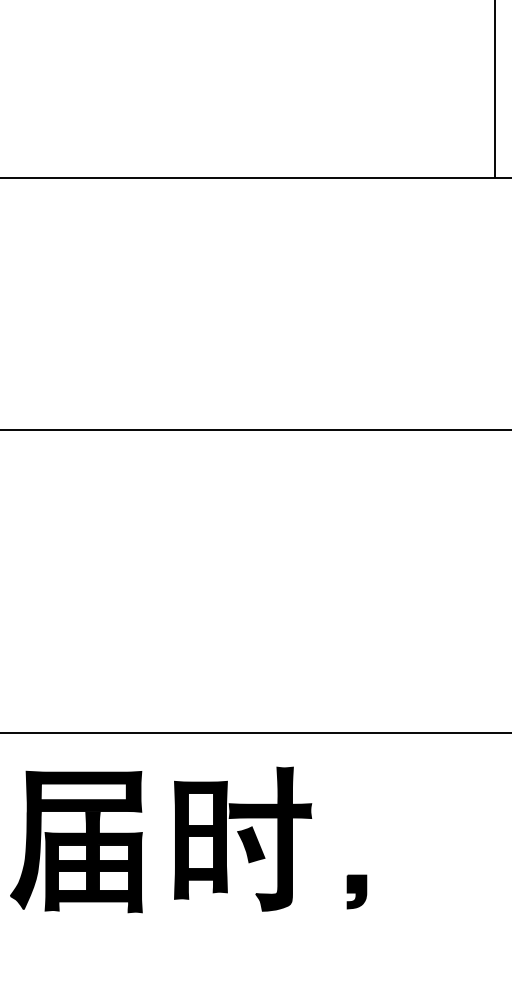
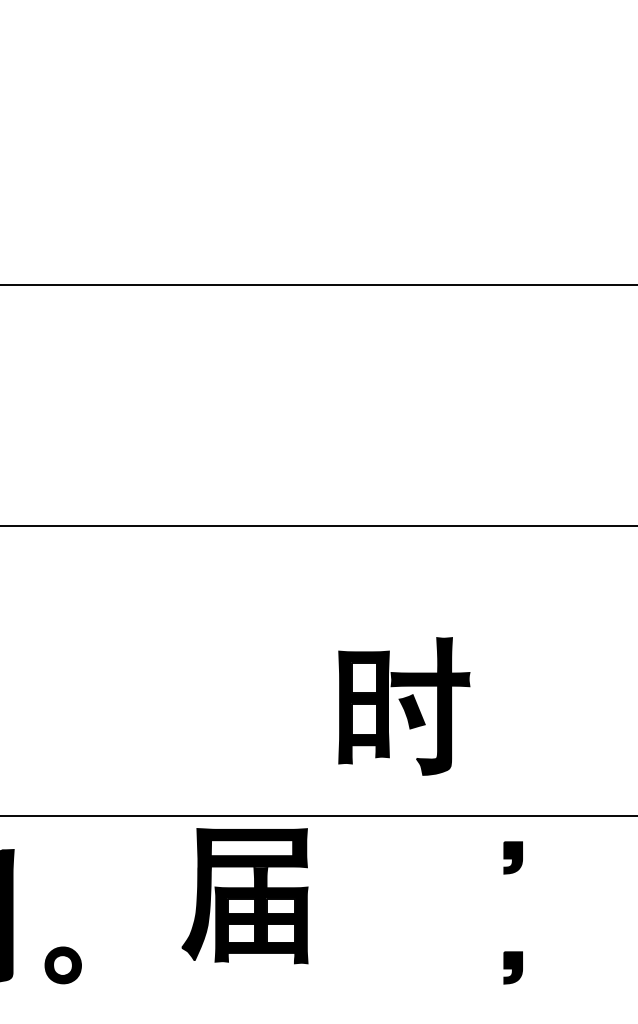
part: (356, 776) -> (512, 857), added
part: (243, 839) -> (404, 706), moved
part: (75, 842) -> (244, 896), moved

